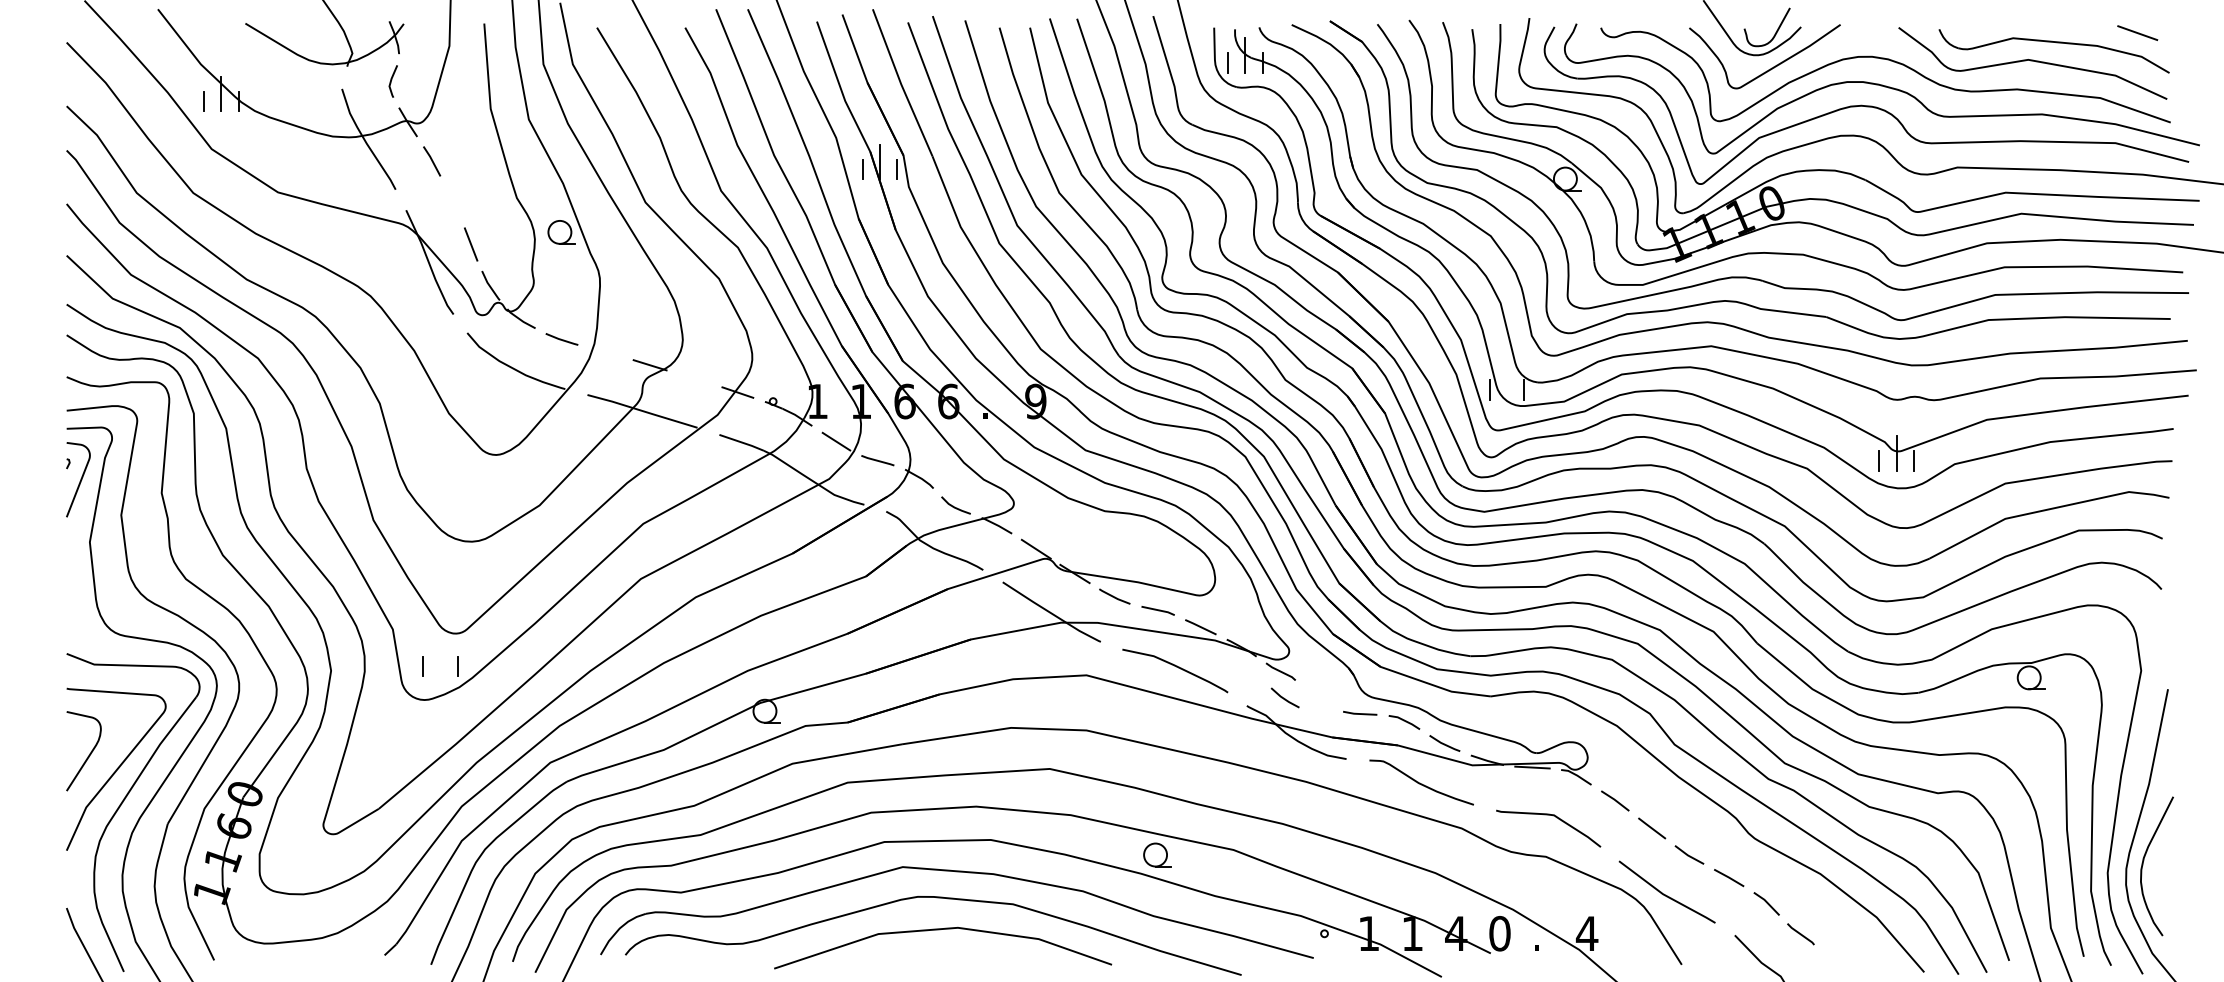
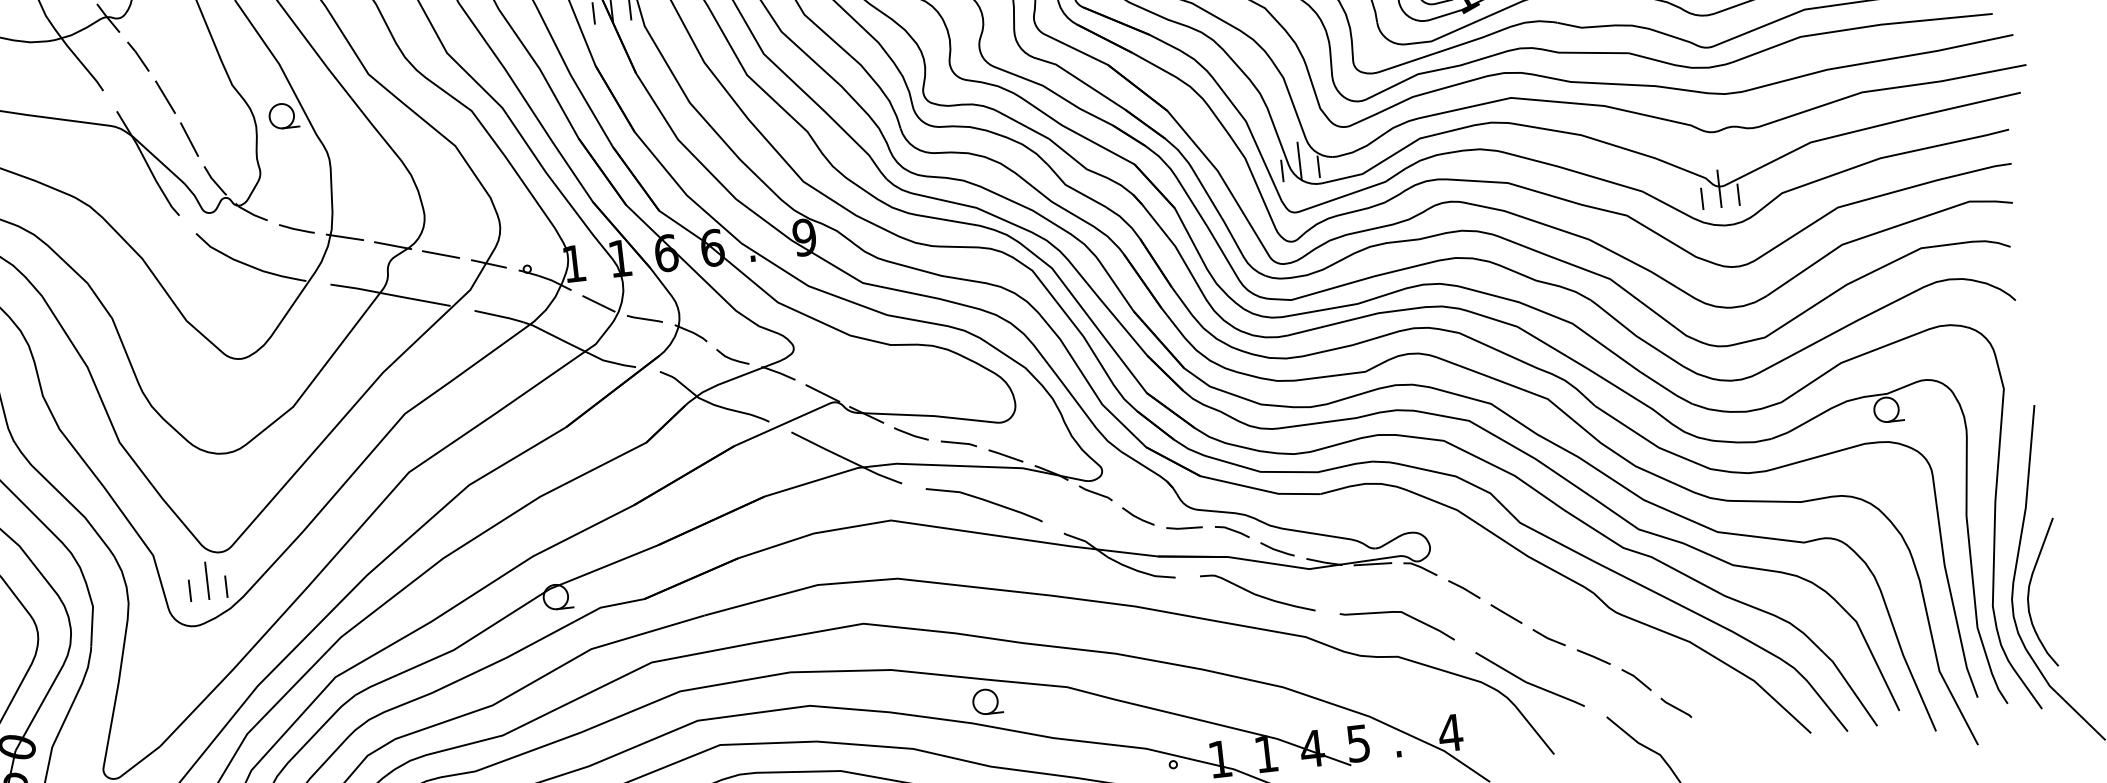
line: (452, 201) -> (164, 96), added
line: (605, 351) -> (344, 236), added
line: (693, 378) -> (440, 254), added
line: (1506, 382) -> (1299, 160), added
line: (440, 658) -> (207, 580), added
line: (1284, 697) -> (1137, 516), moved
text: (1499, 933) -> (1358, 743), 0 -> 5

